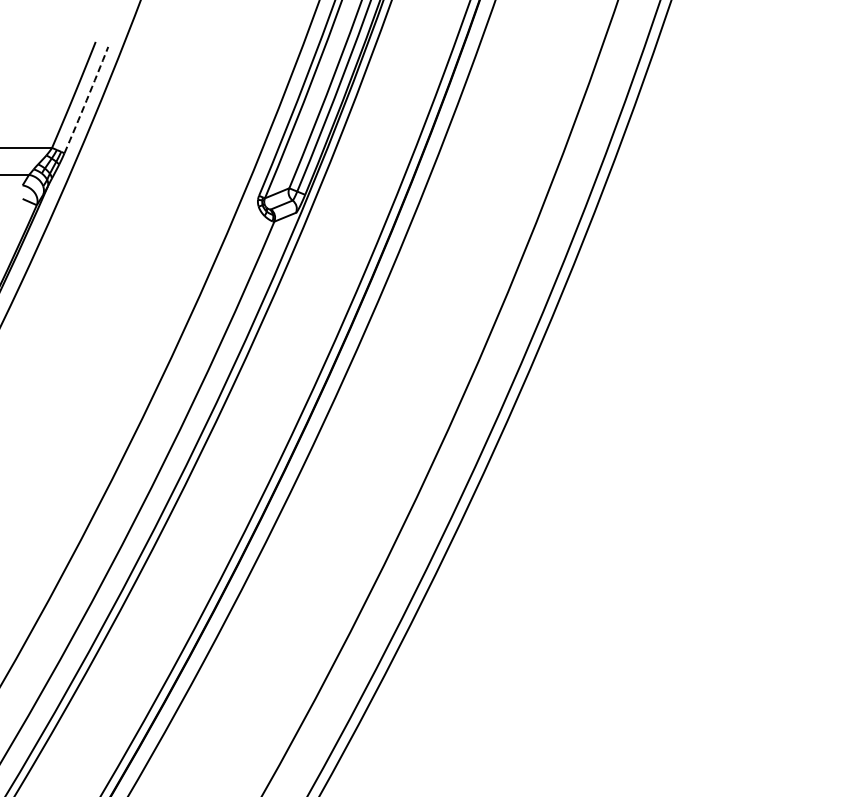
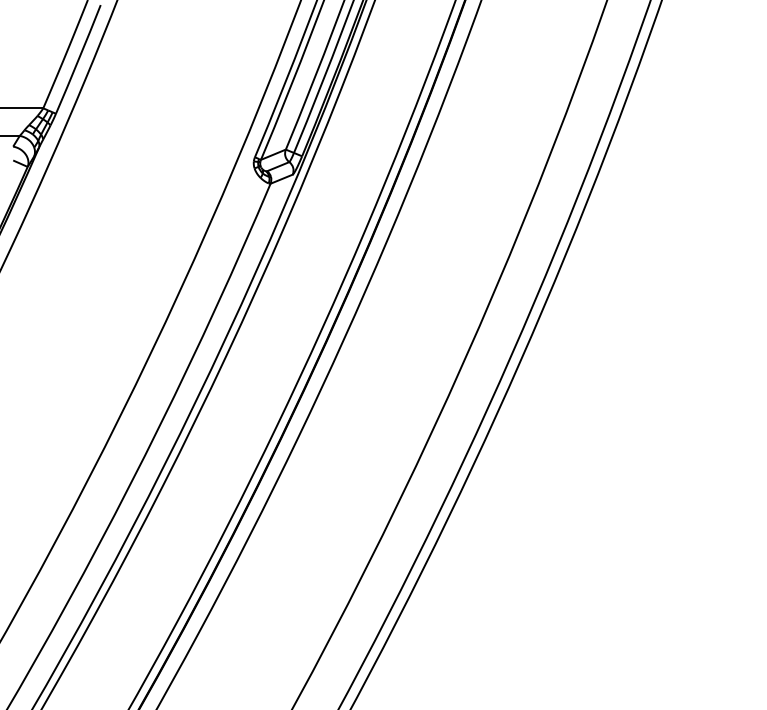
arc: (86, 100) -> (78, 59), dashed -> solid

